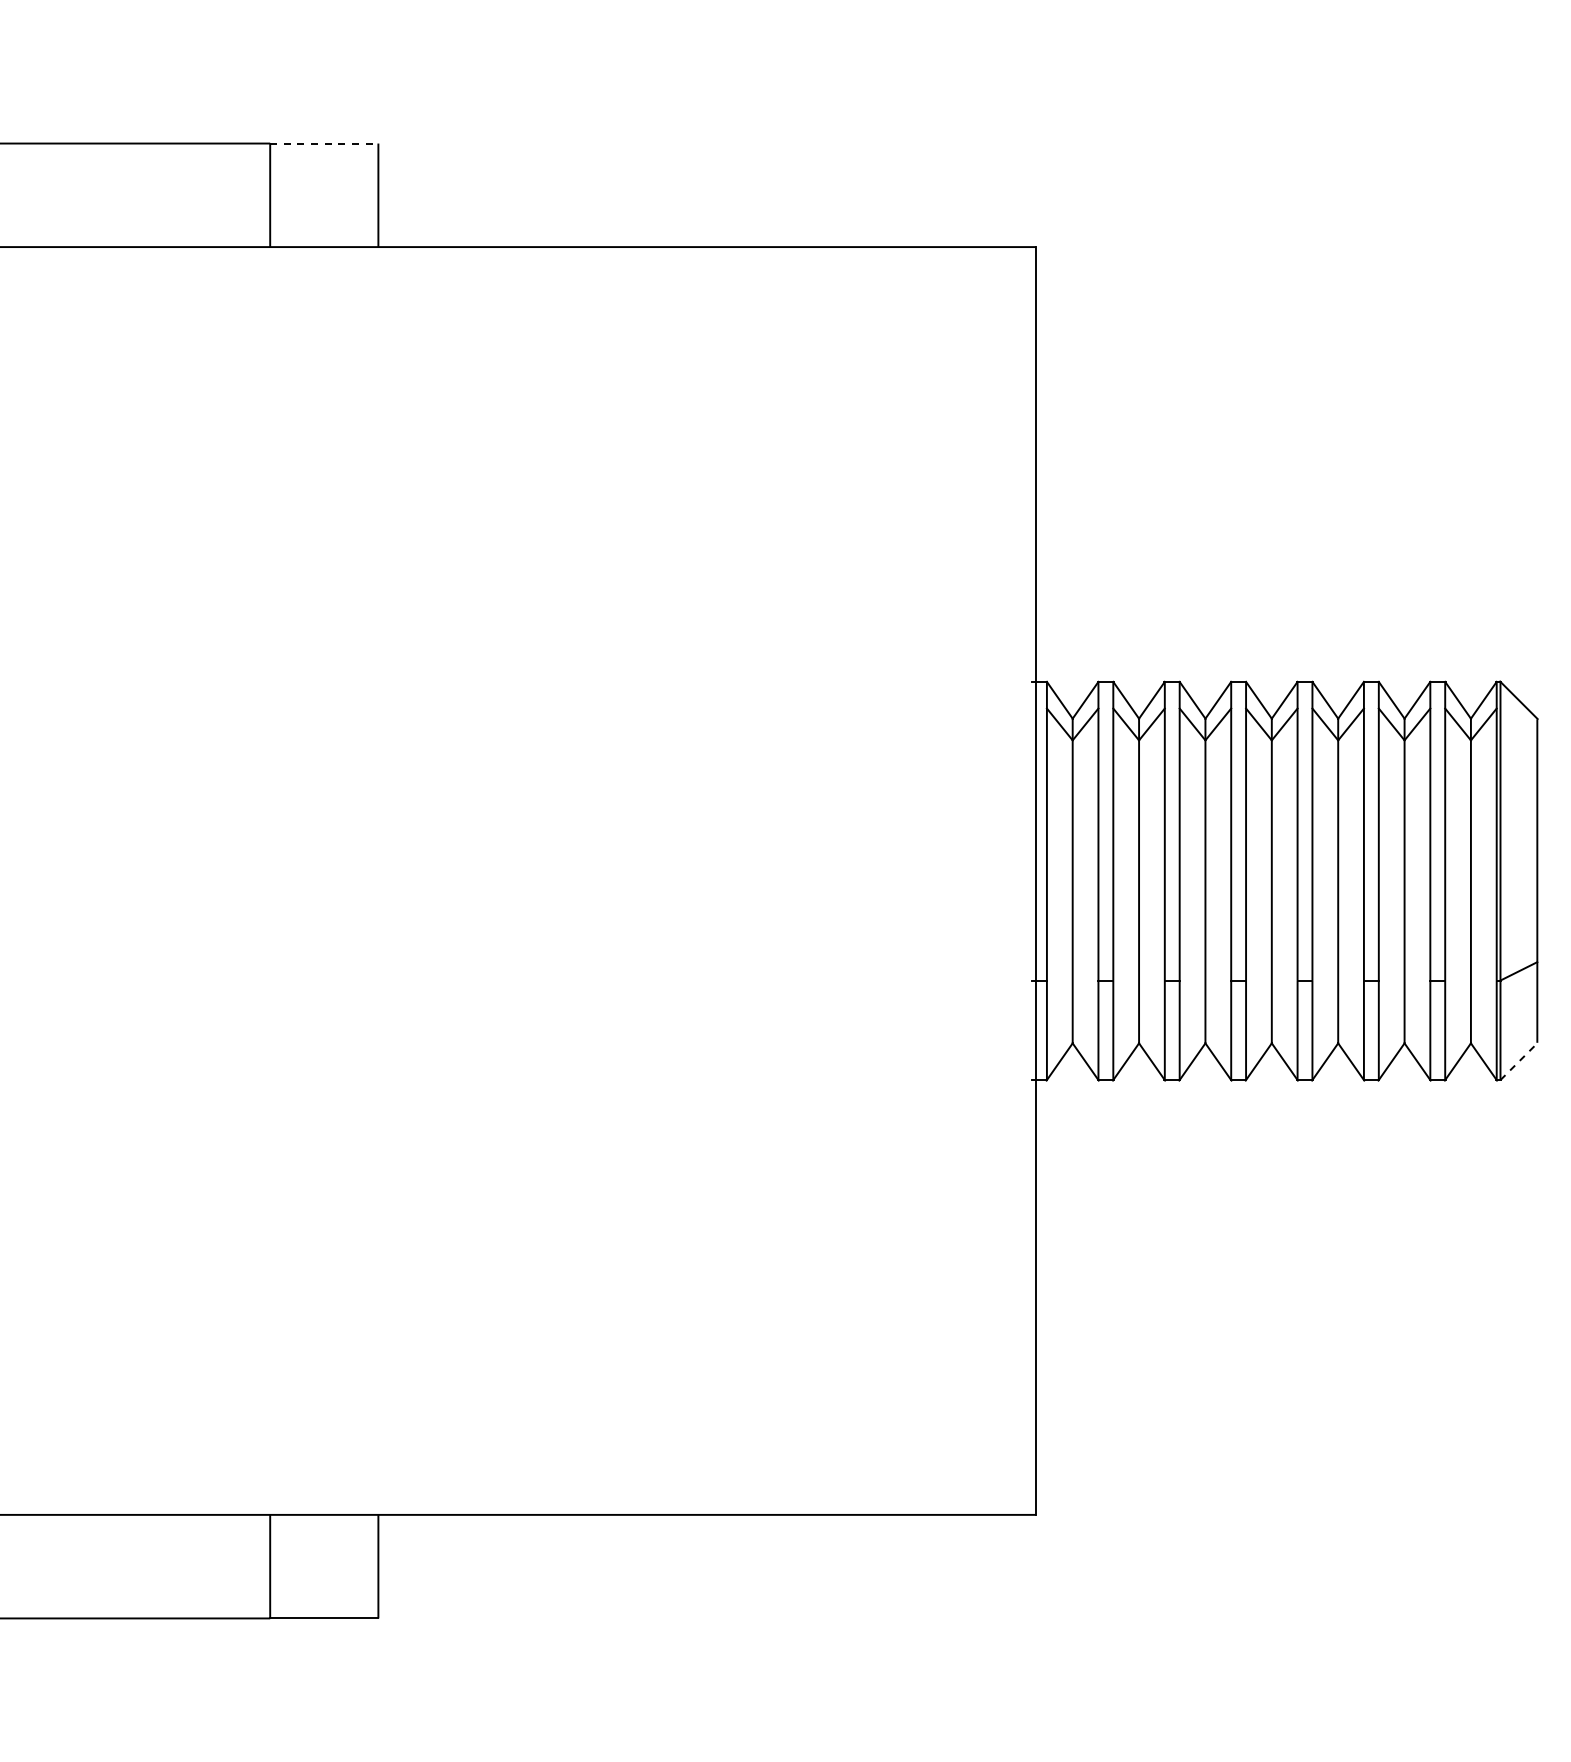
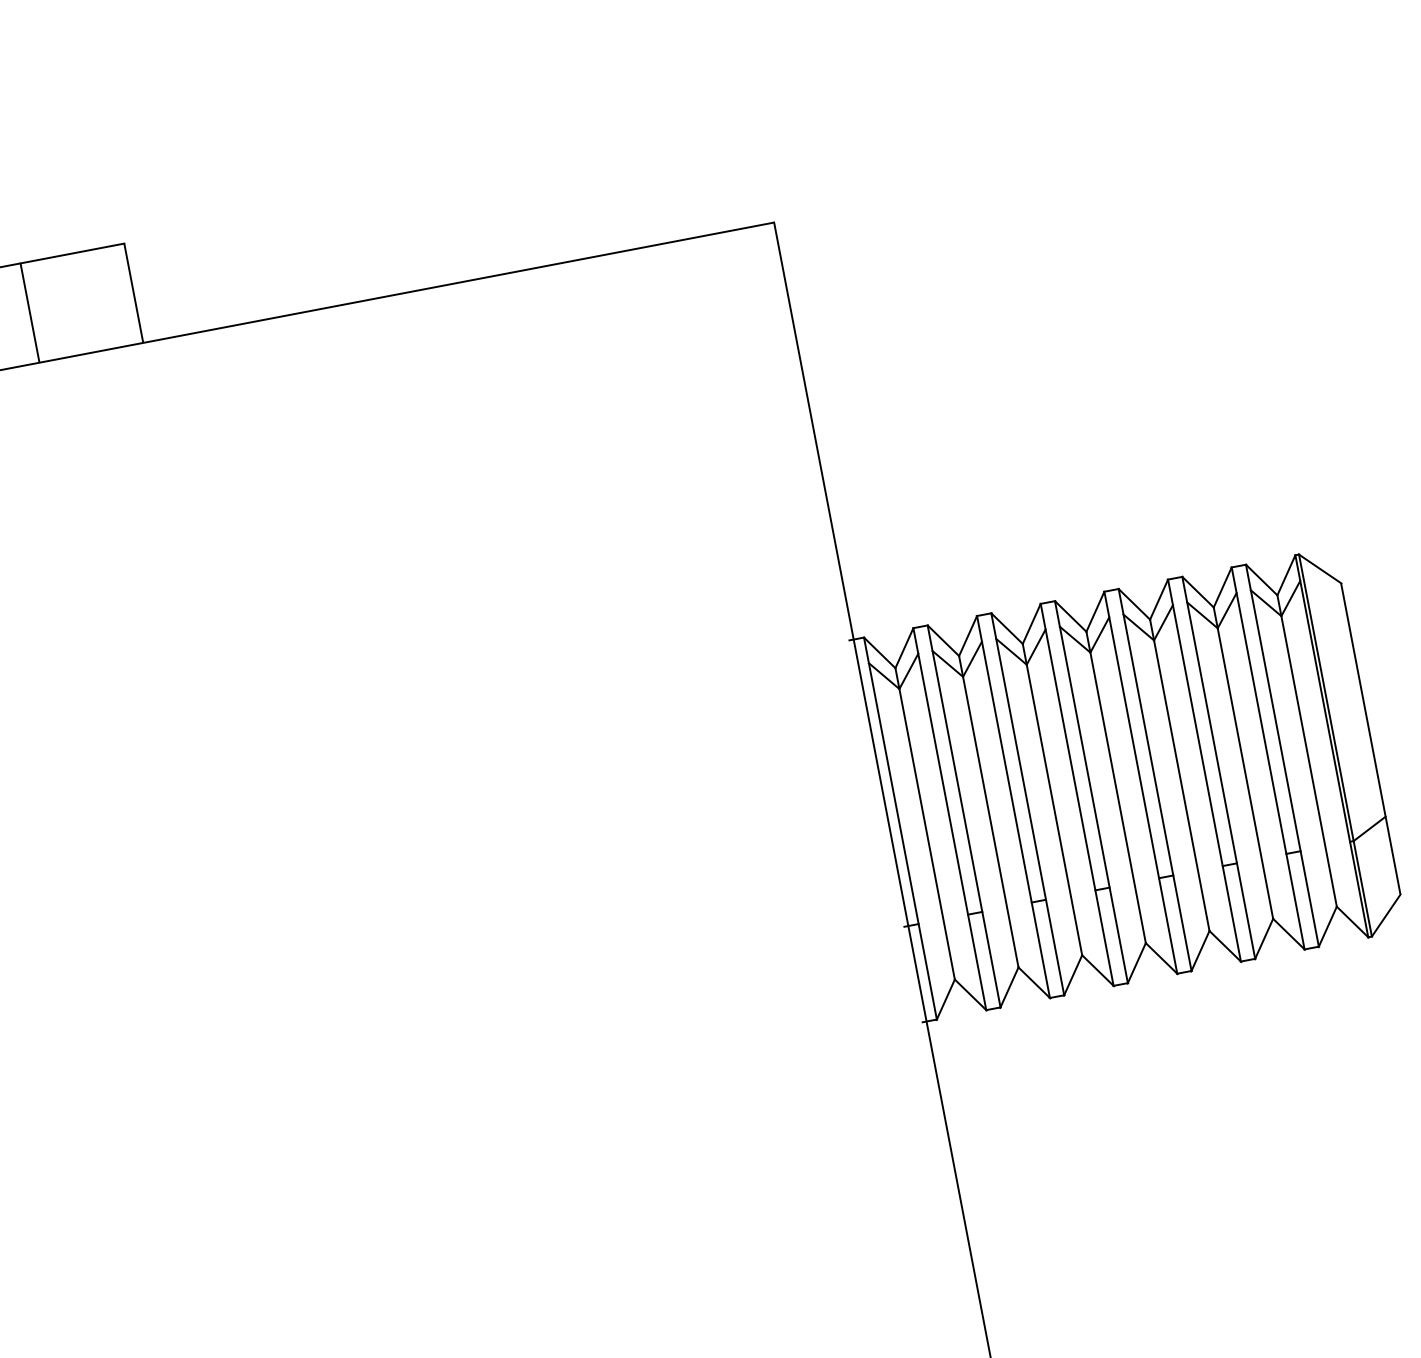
line: (324, 143) -> (72, 253), dashed -> solid
line: (1519, 1061) -> (1386, 915), dashed -> solid

